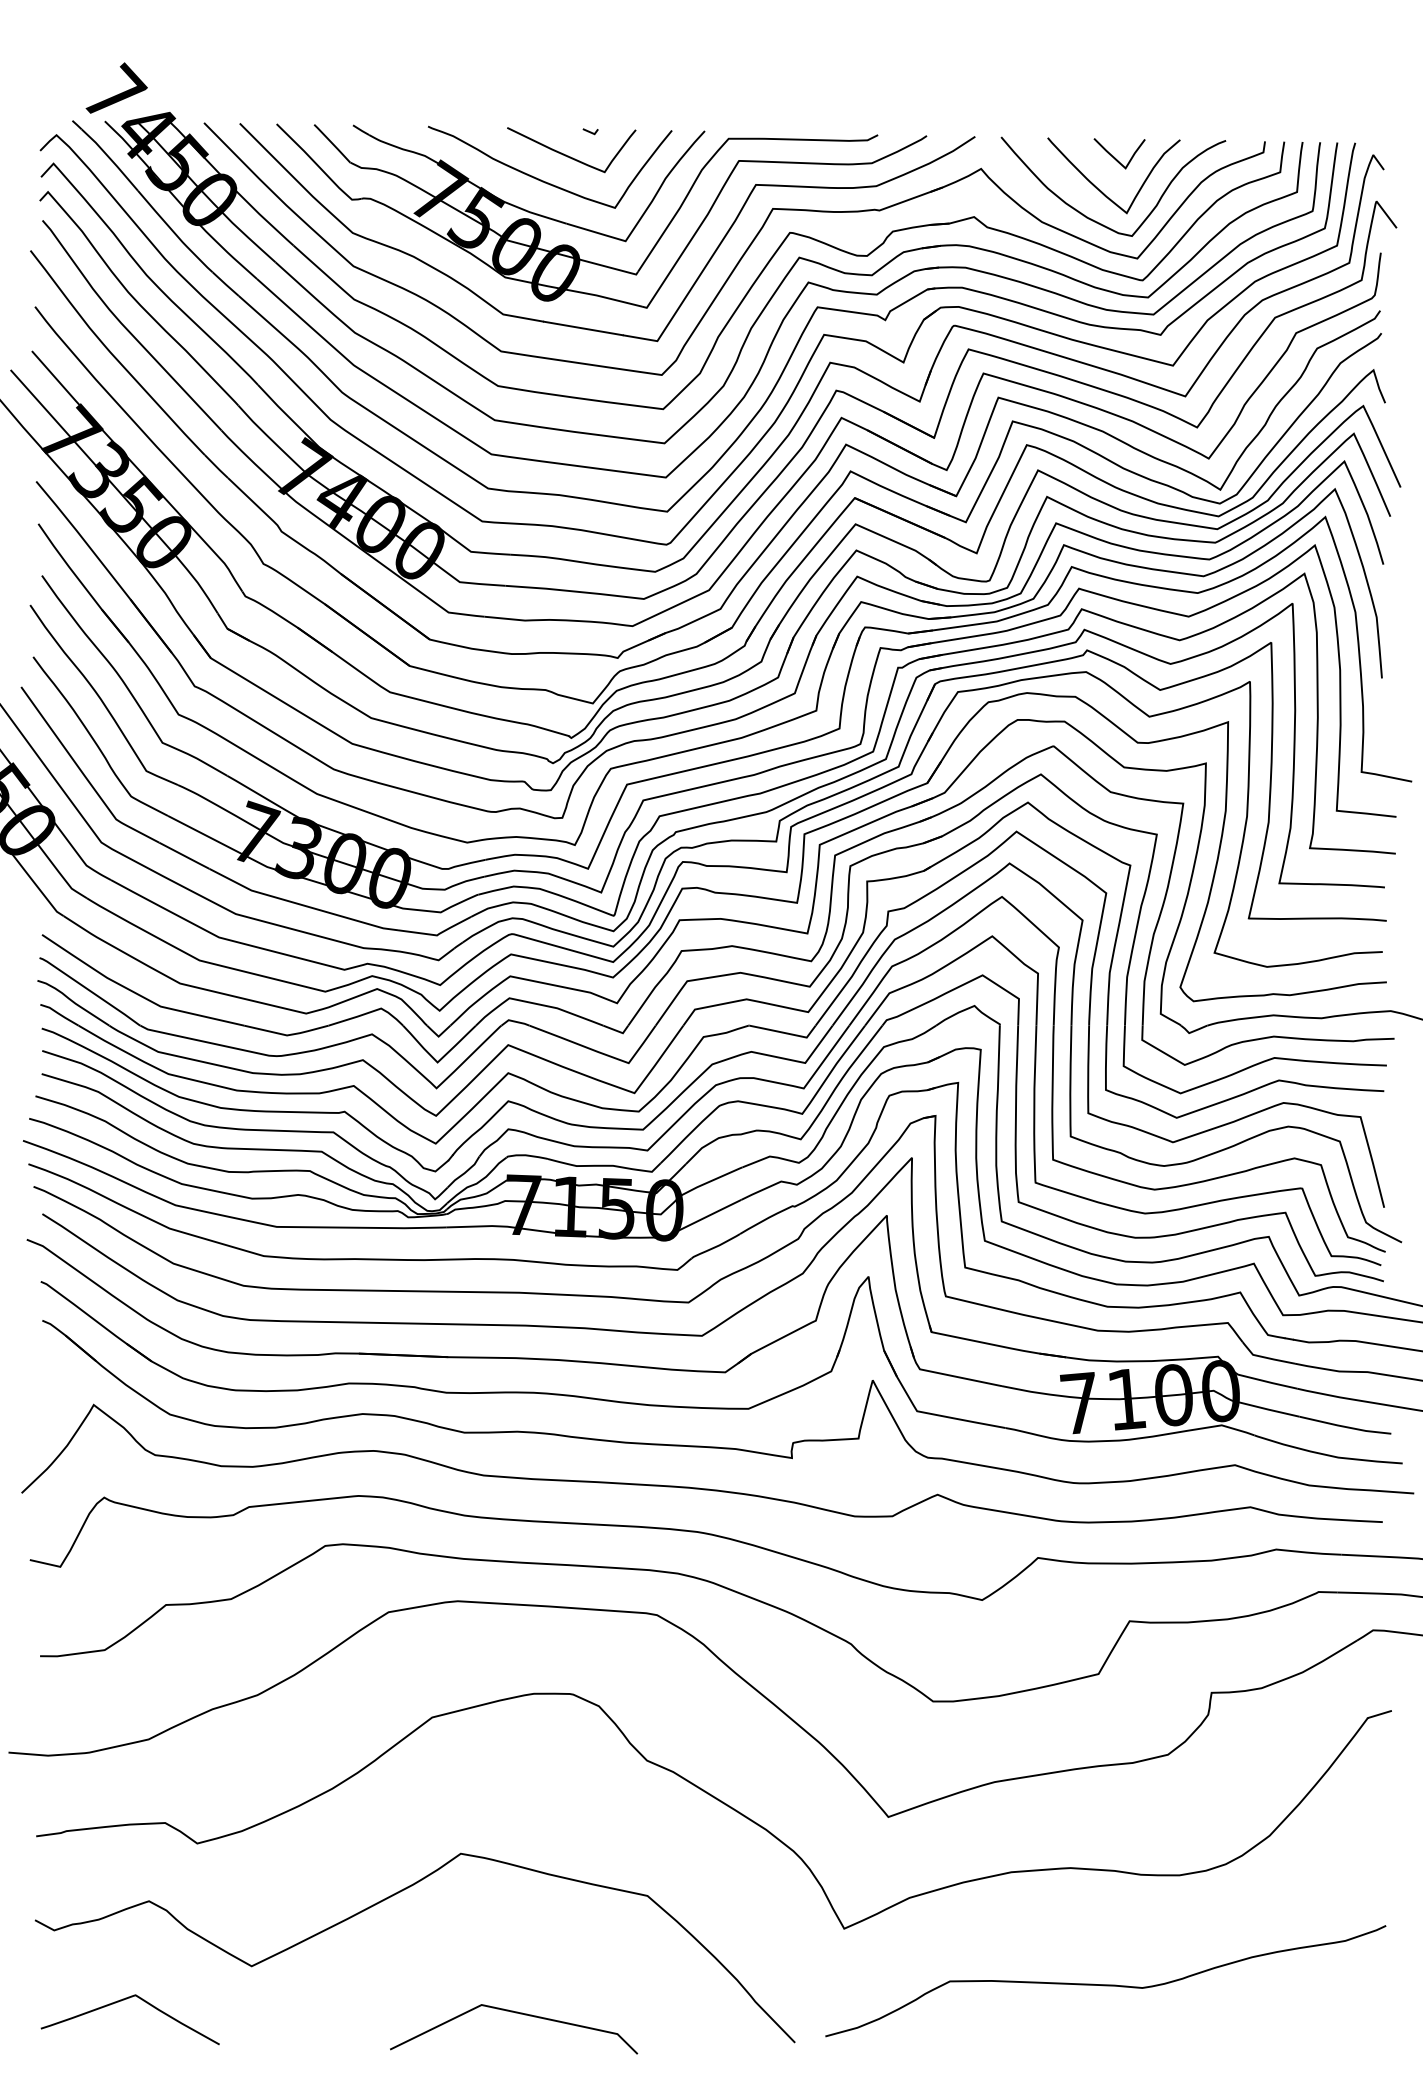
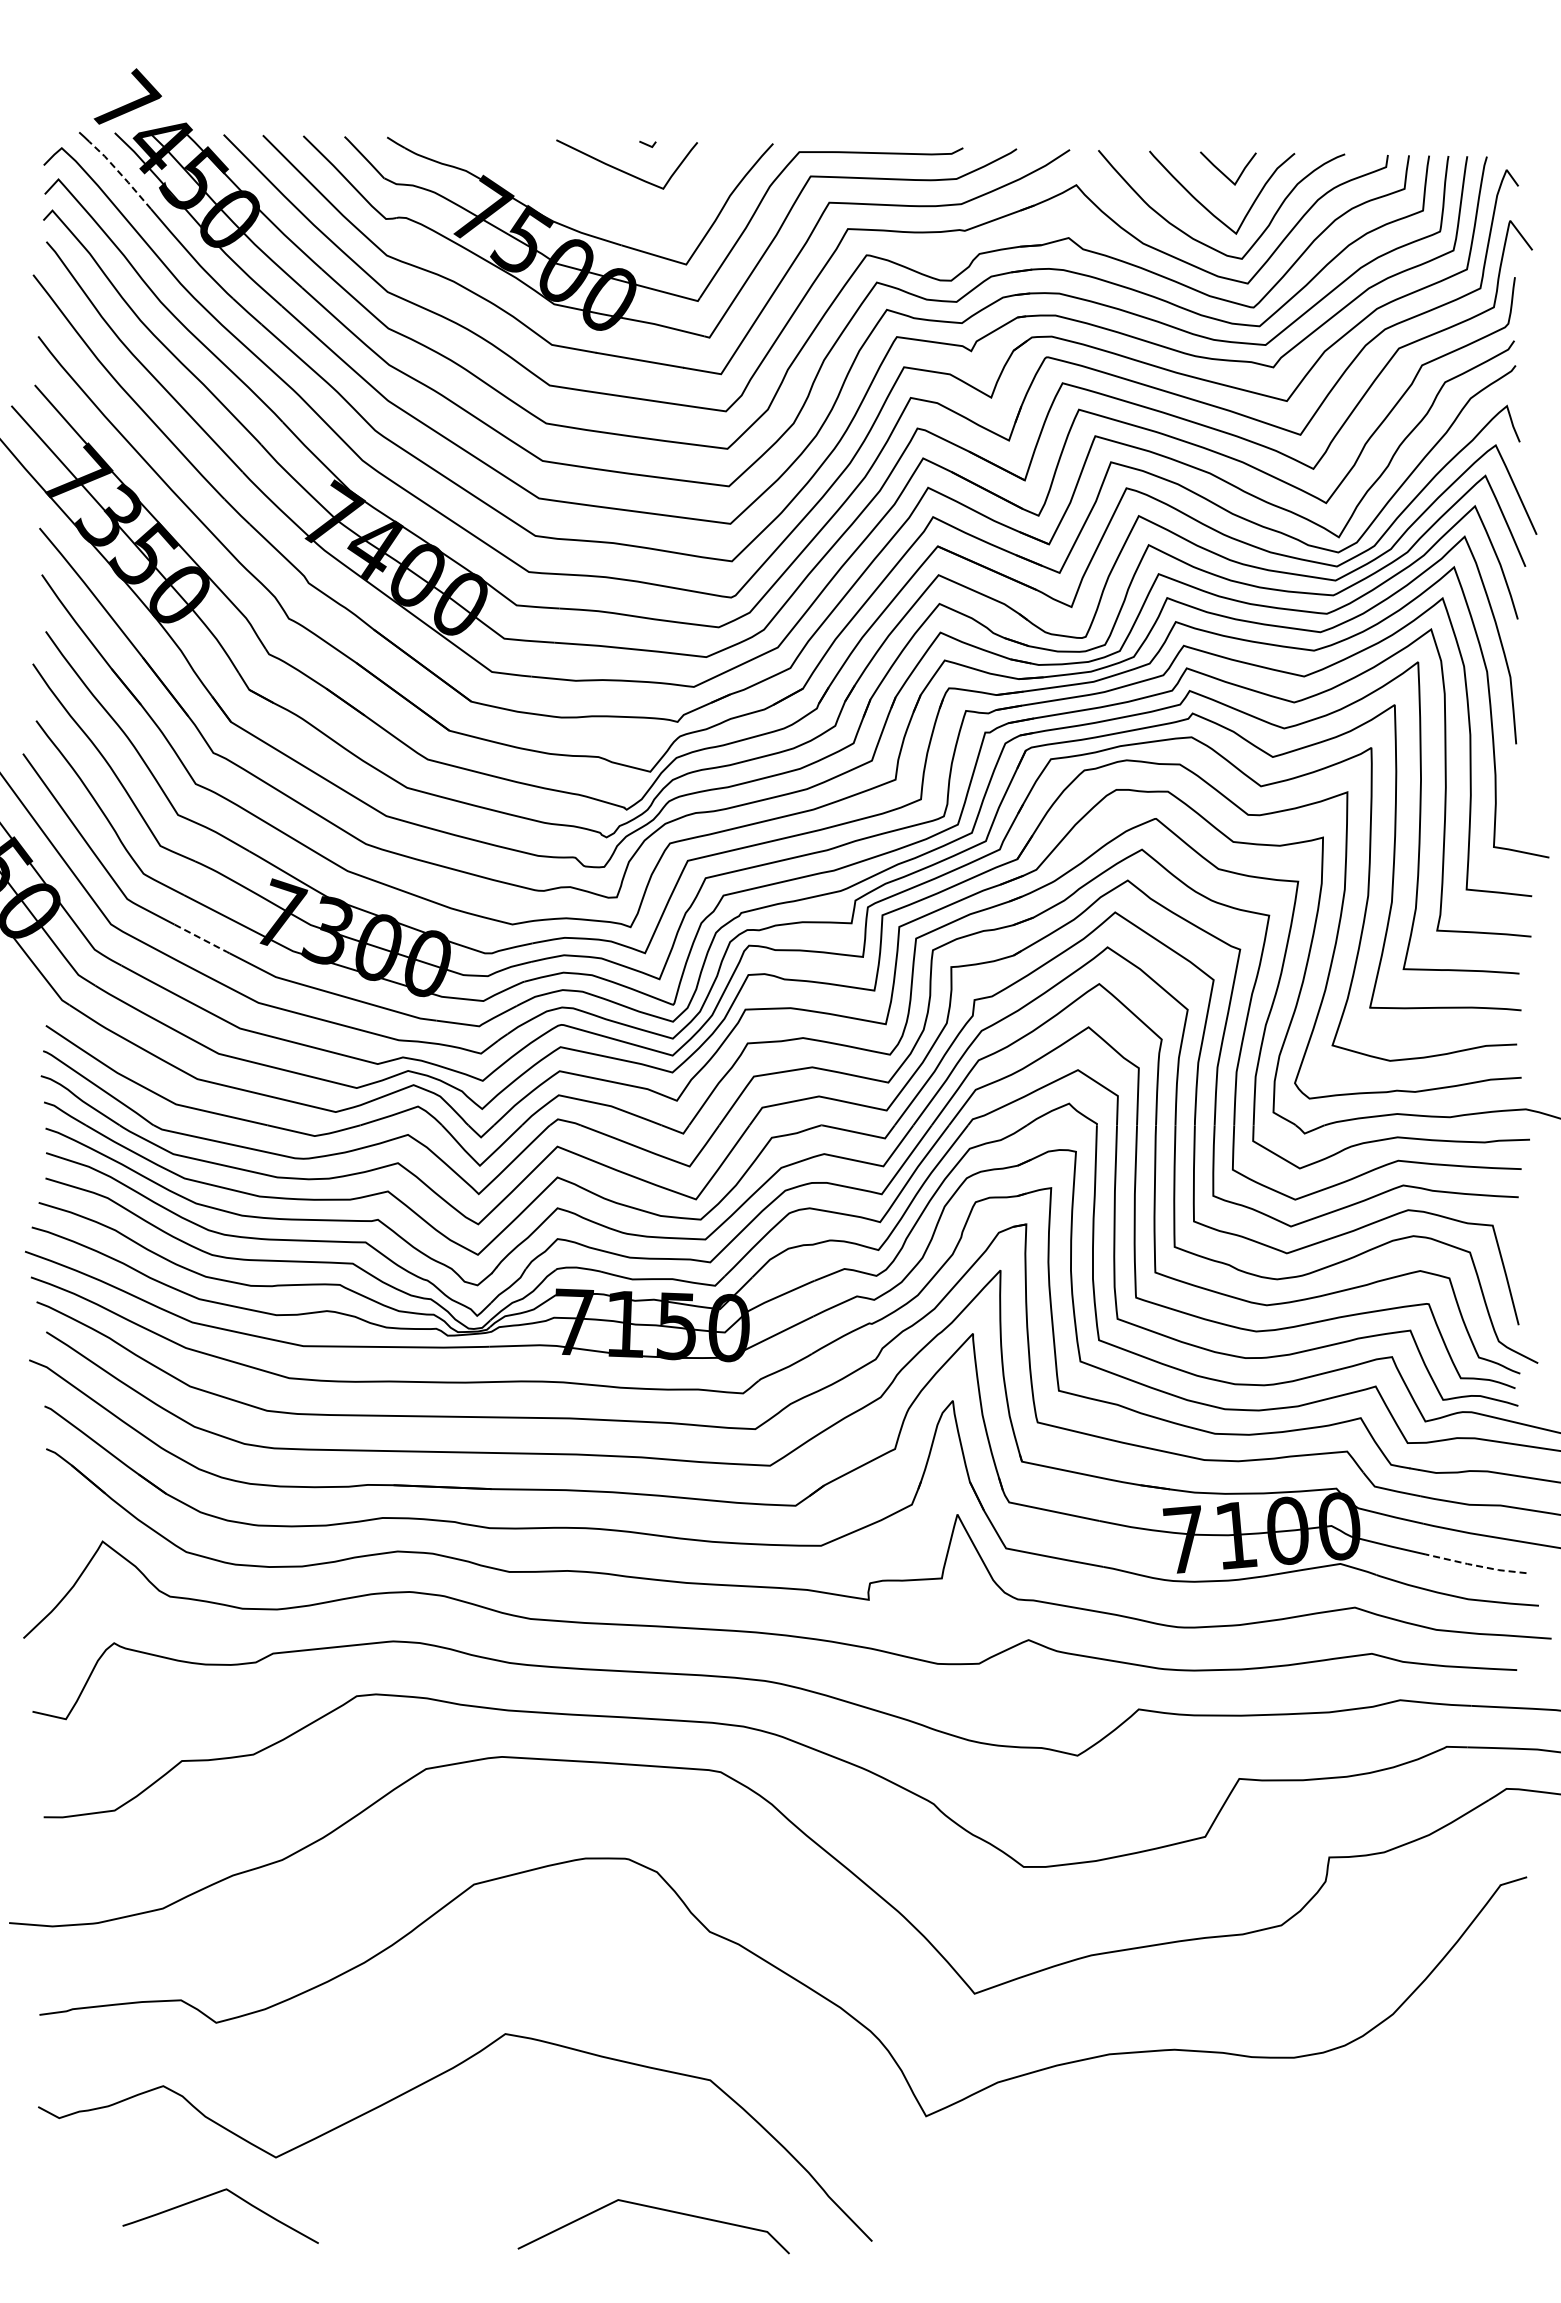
line: (110, 158) -> (120, 173), solid -> dashed
curve: (544, 181) -> (597, 198), removed
line: (184, 856) -> (202, 939), solid -> dashed
line: (1344, 1426) -> (1475, 1565), solid -> dashed
curve: (1105, 1984) -> (1212, 2177), removed
curve: (122, 2000) -> (212, 2195), moved
curve: (516, 2013) -> (656, 2209), moved

